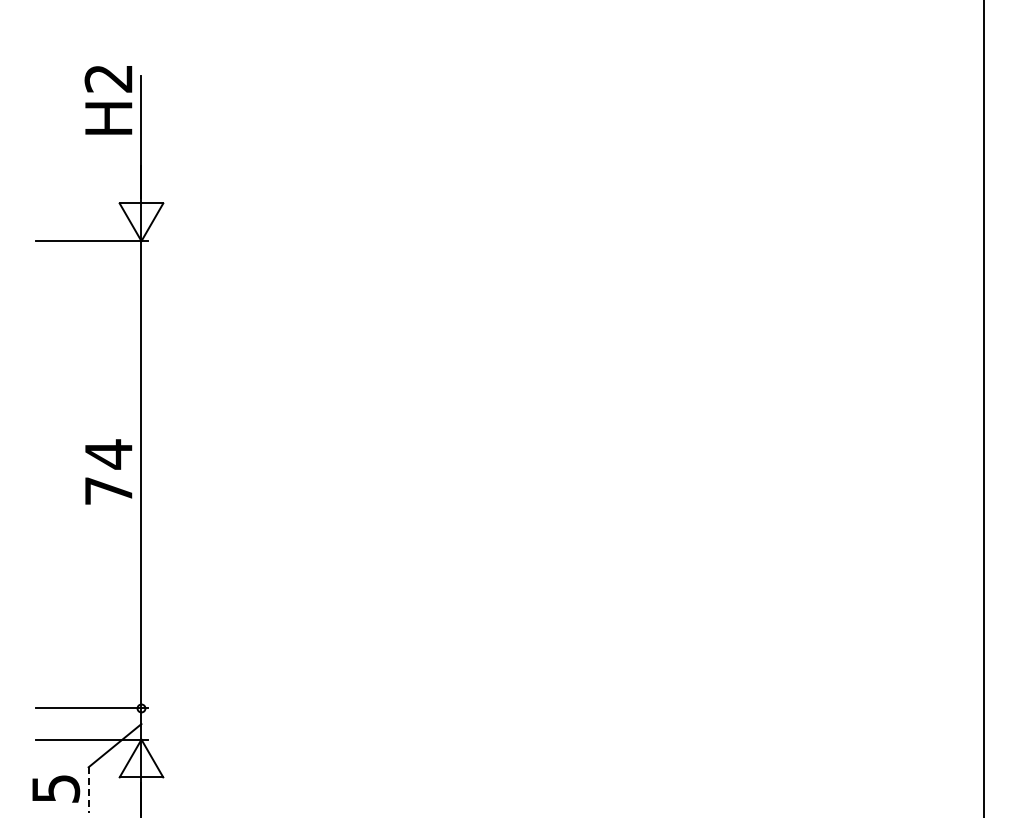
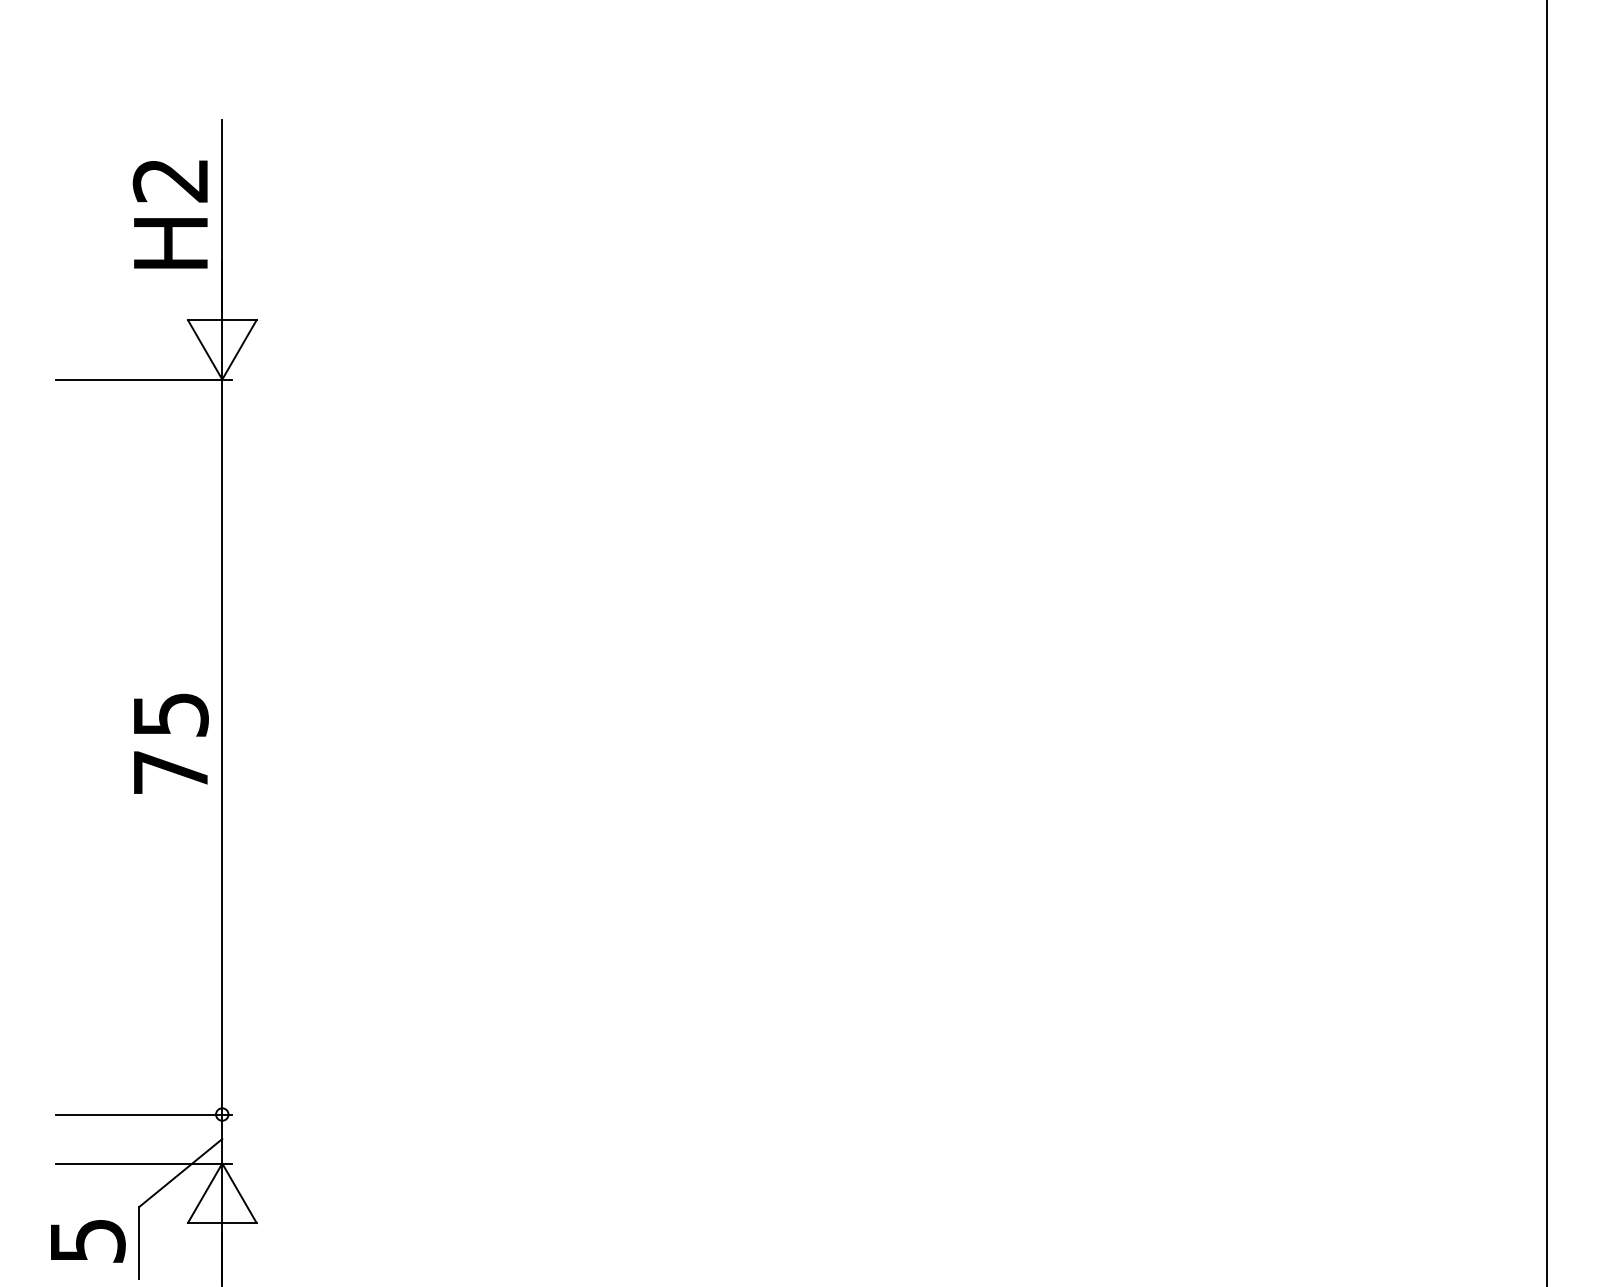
text: (108, 100) -> (170, 214), moved
text: (108, 454) -> (170, 715), 74 -> 75
line: (88, 790) -> (138, 1243), dashed -> solid

